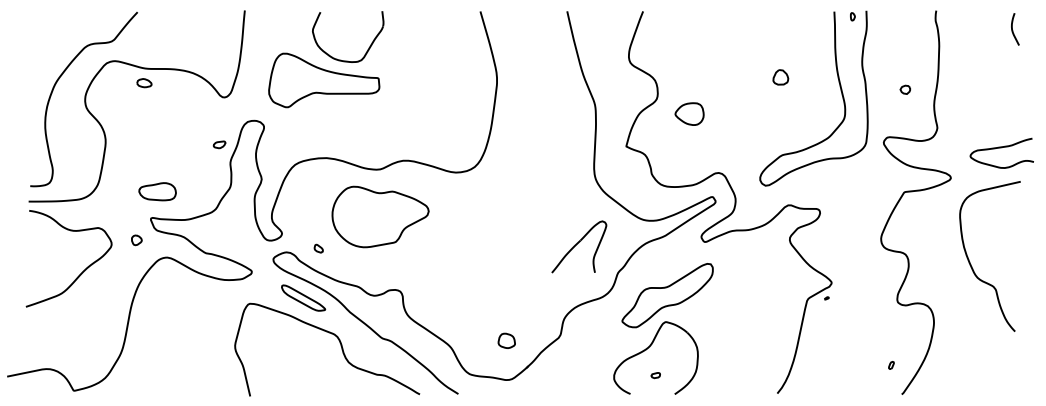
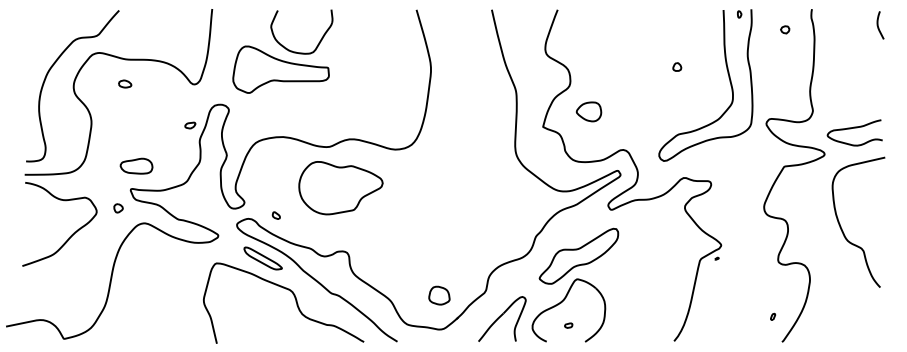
part: (781, 76) -> (677, 66), size x0.62
part: (144, 82) -> (125, 83), moved
part: (905, 89) -> (785, 29), moved
part: (690, 113) -> (589, 111), moved
curve: (1001, 148) -> (854, 128), moved
part: (380, 217) -> (340, 188), moved
part: (579, 246) -> (502, 318), moved
part: (506, 340) -> (439, 295), size x1.43

